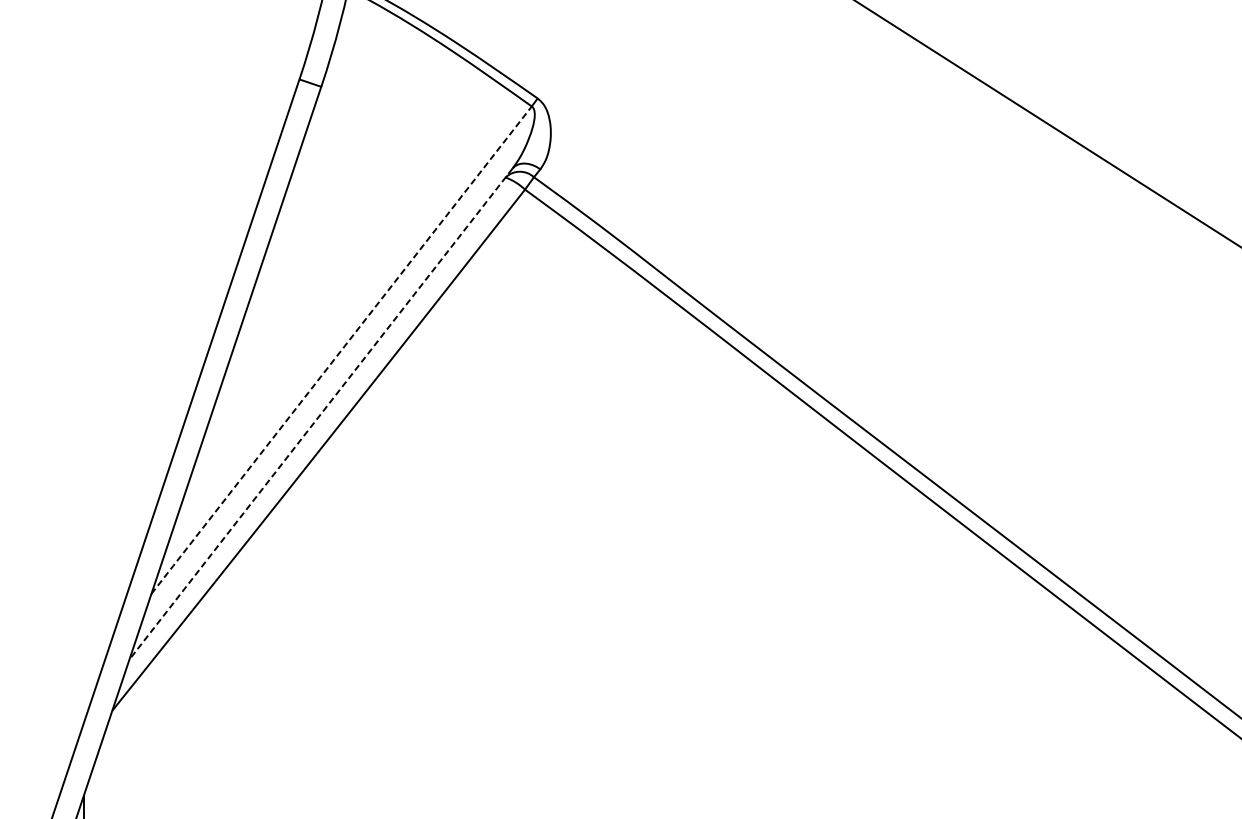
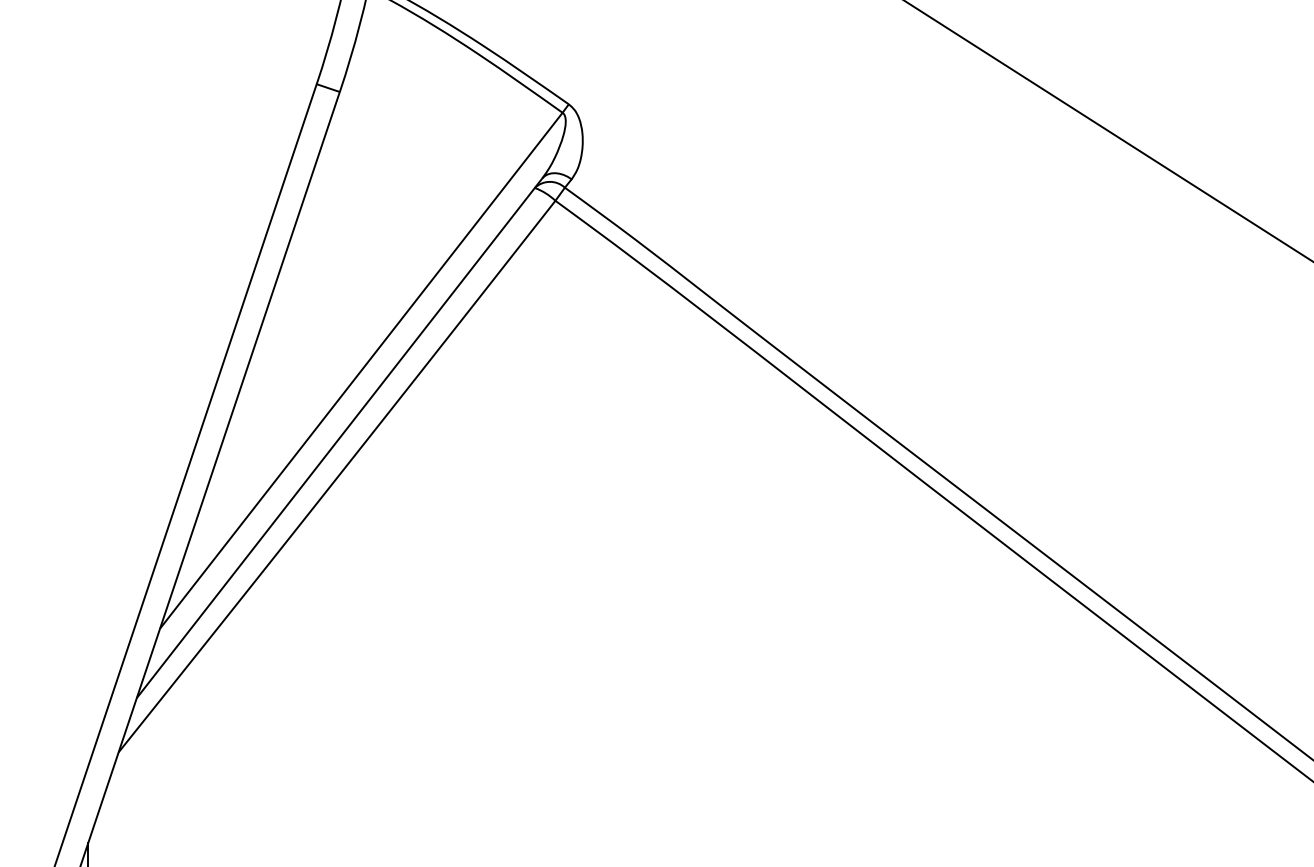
line: (340, 350) -> (360, 371), dashed -> solid
line: (320, 413) -> (339, 437), dashed -> solid

